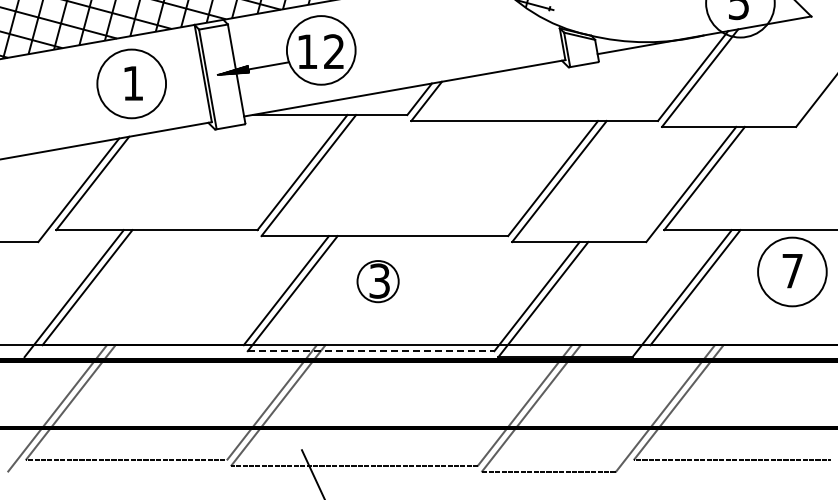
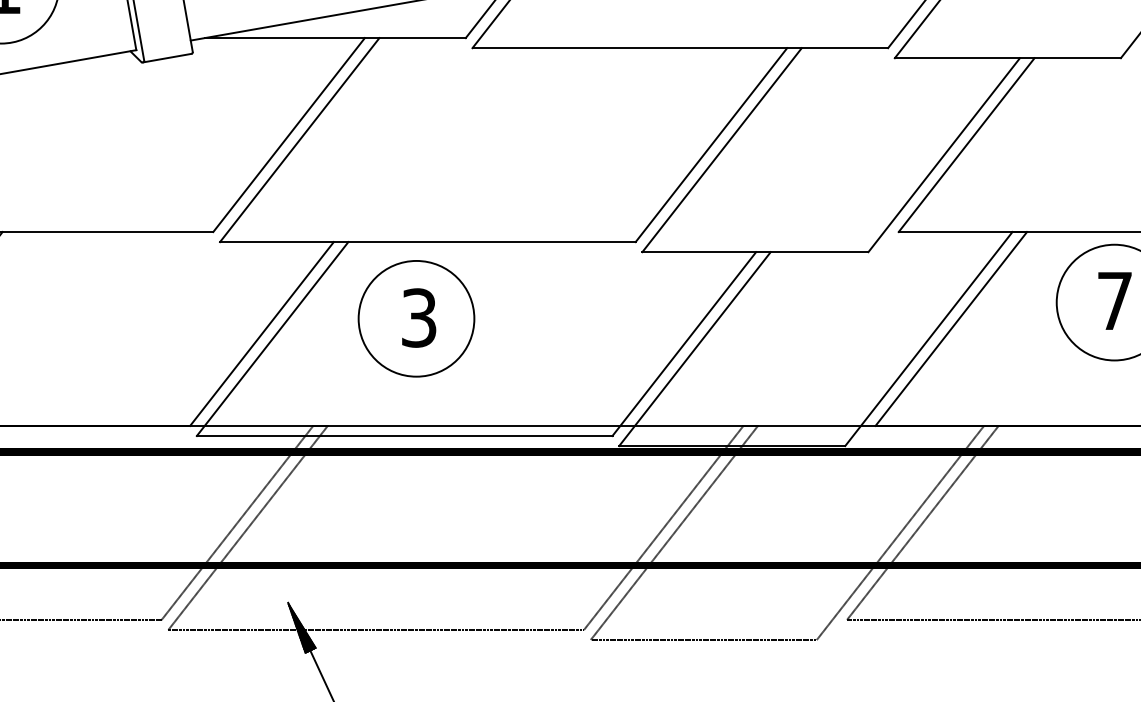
circle: (377, 281) -> (415, 318), size x1.67
line: (371, 351) -> (405, 436), dashed -> solid
hatch: (310, 465) -> (302, 628), added

